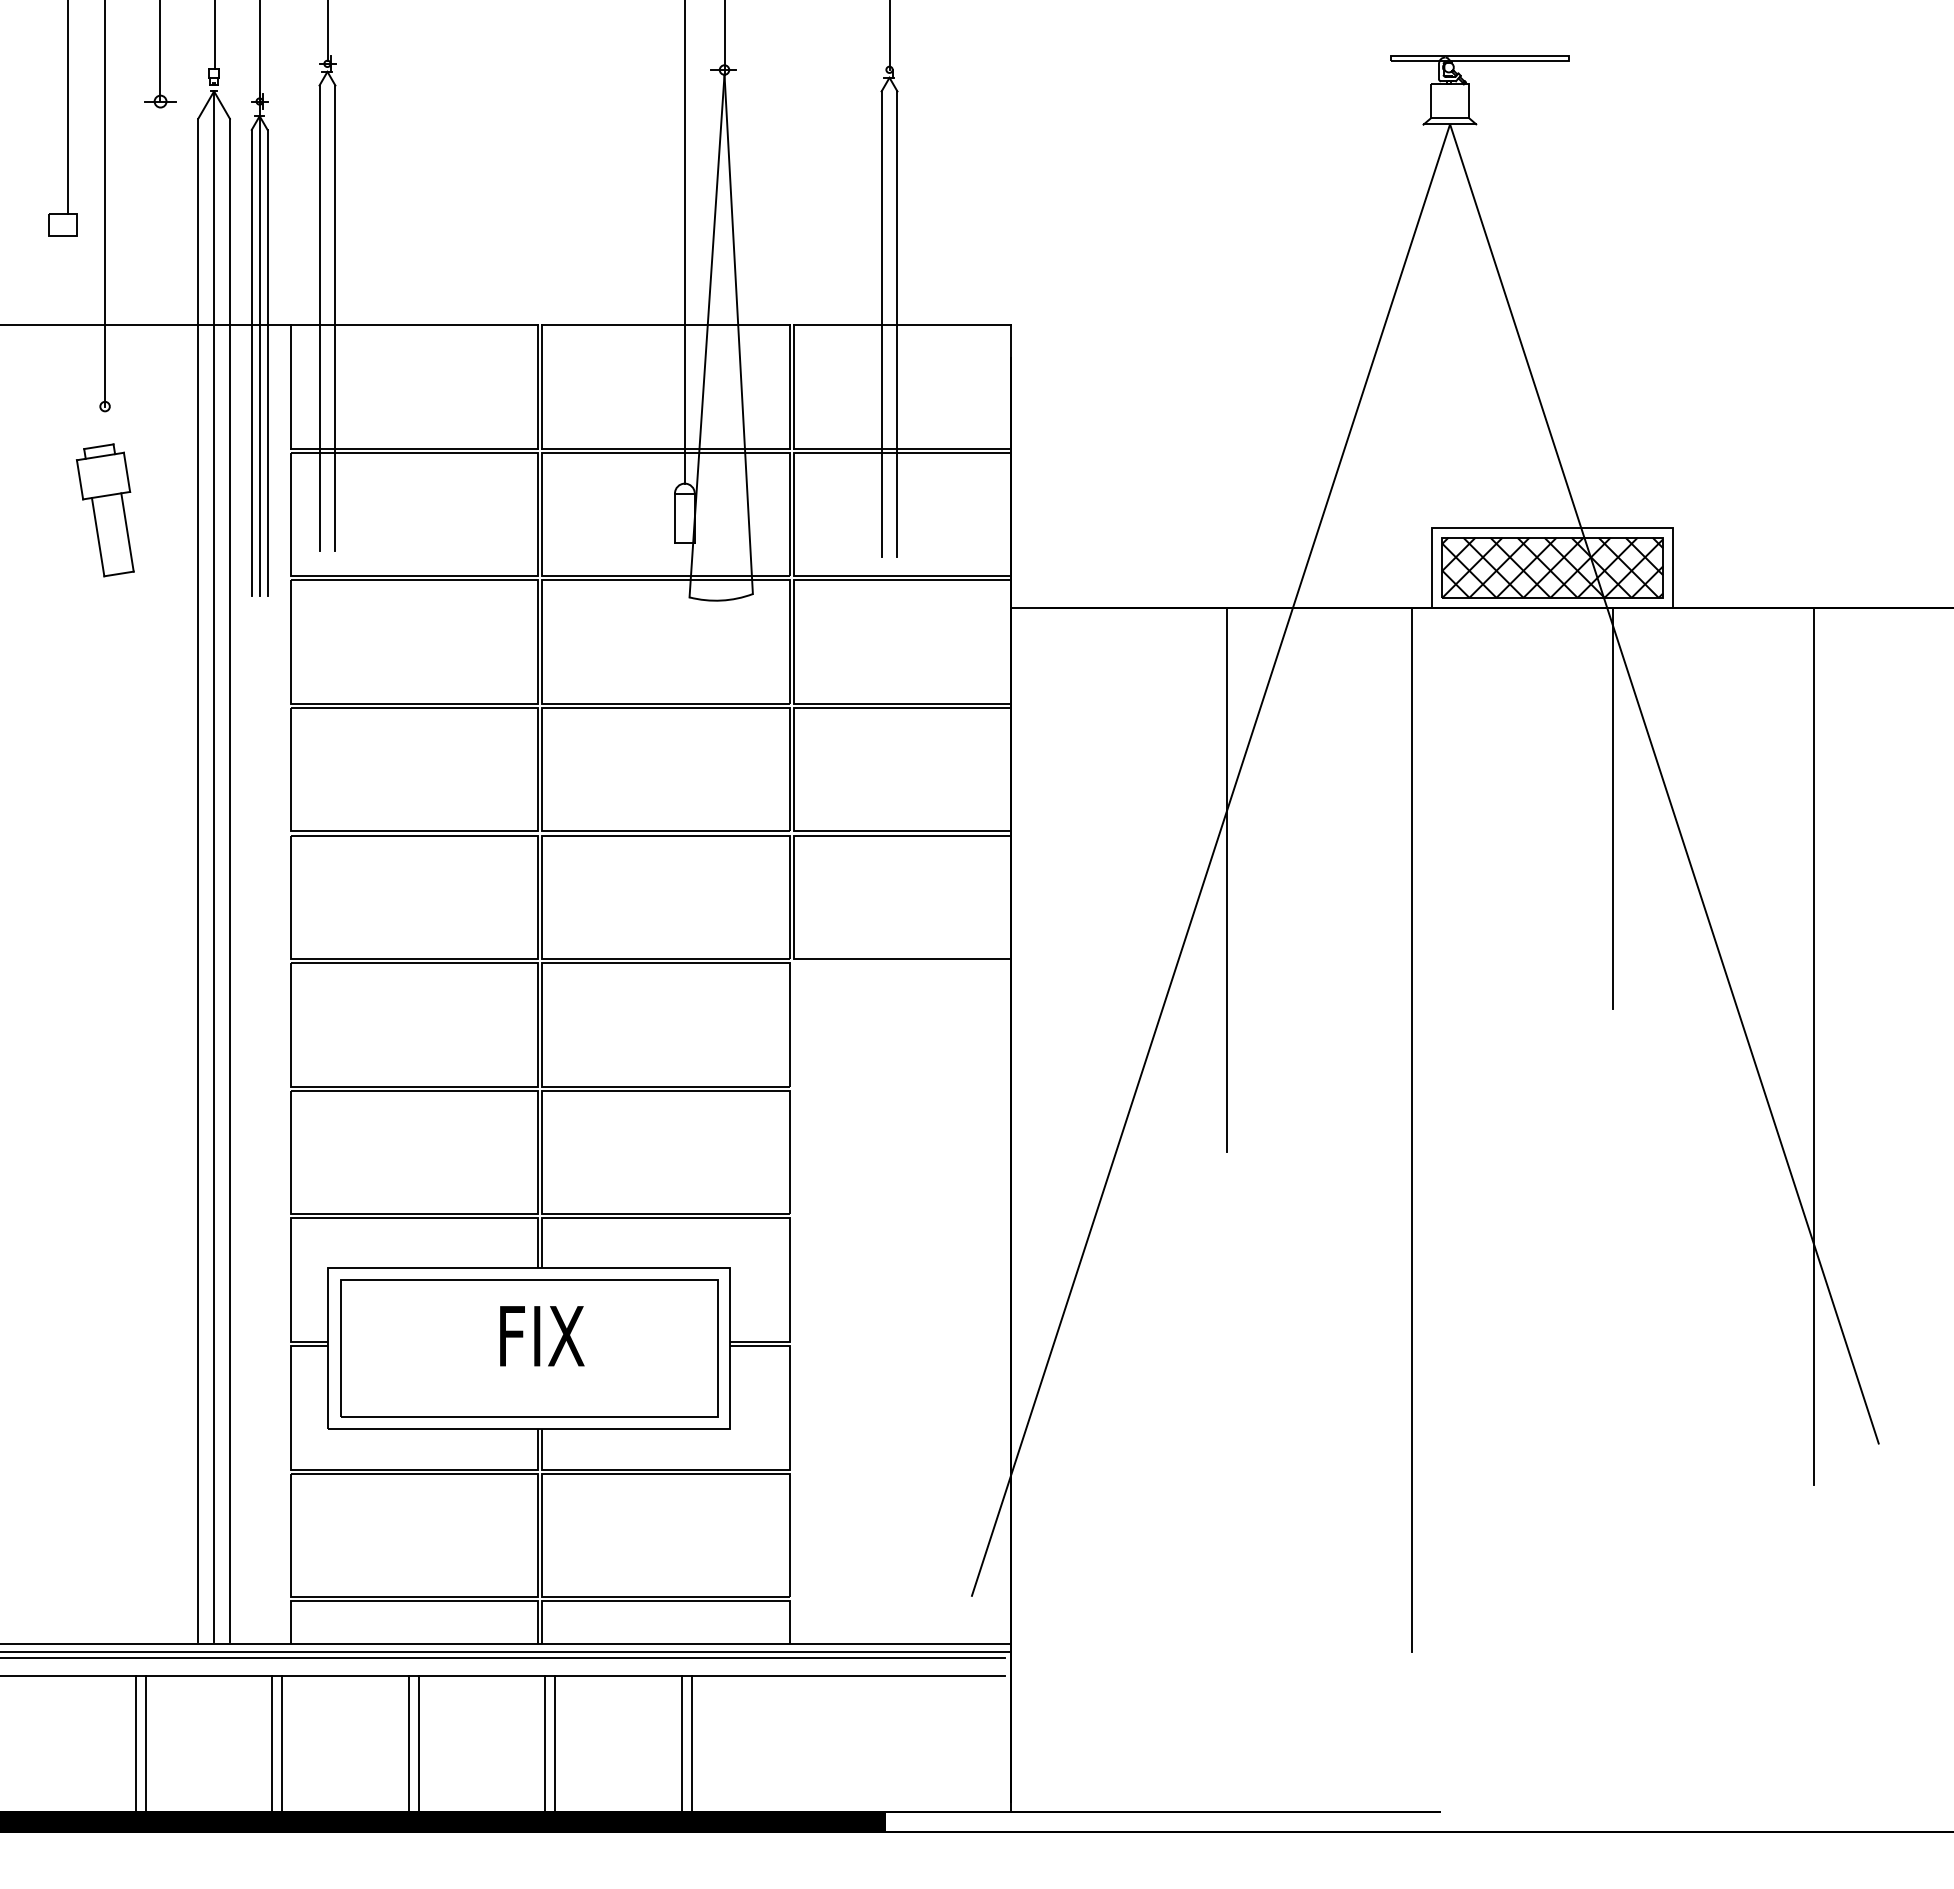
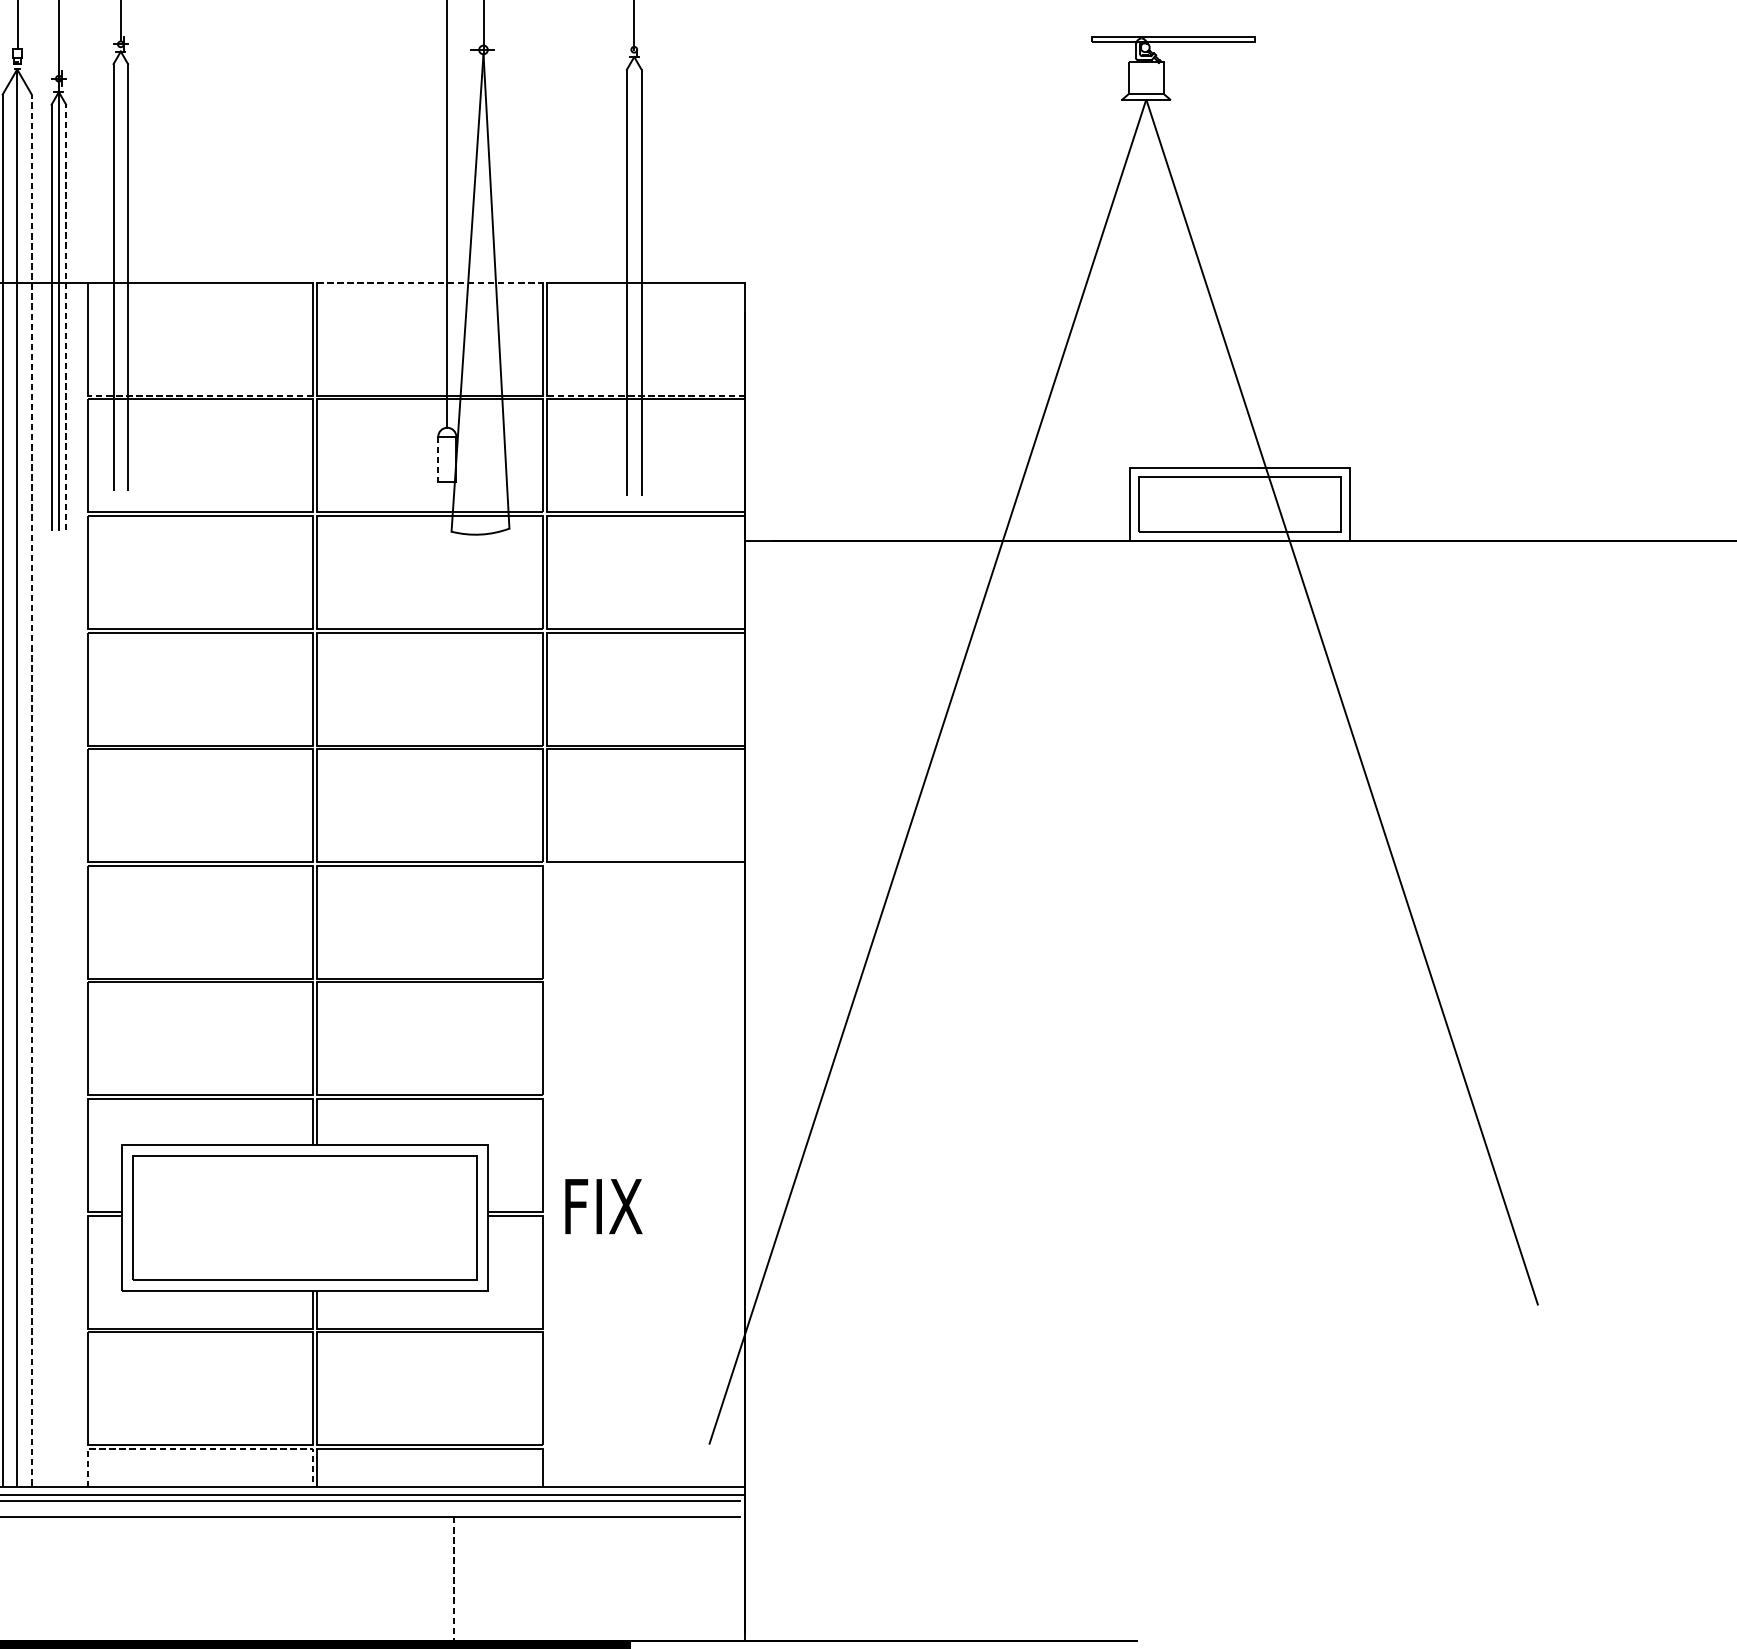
line: (666, 324) -> (430, 282), solid -> dashed
line: (267, 362) -> (66, 317), solid -> dashed
line: (414, 448) -> (200, 395), solid -> dashed
line: (902, 448) -> (646, 395), solid -> dashed
line: (674, 518) -> (437, 459), solid -> dashed
hatch: (1552, 567) -> (1239, 504), removed
line: (1612, 807) -> (1294, 723), removed
line: (229, 879) -> (31, 789), solid -> dashed
line: (1226, 879) -> (942, 789), removed
line: (1813, 1046) -> (1478, 941), removed
line: (1412, 1129) -> (1111, 1017), removed
text: (542, 1336) -> (604, 1206), moved
line: (414, 1601) -> (200, 1448), solid -> dashed
line: (272, 1743) -> (70, 1578), removed
line: (282, 1743) -> (79, 1578), removed
line: (408, 1743) -> (194, 1578), removed
line: (418, 1743) -> (203, 1578), removed
line: (545, 1743) -> (319, 1578), removed
line: (555, 1743) -> (329, 1578), removed
line: (681, 1743) -> (444, 1578), removed
line: (691, 1743) -> (453, 1578), solid -> dashed

